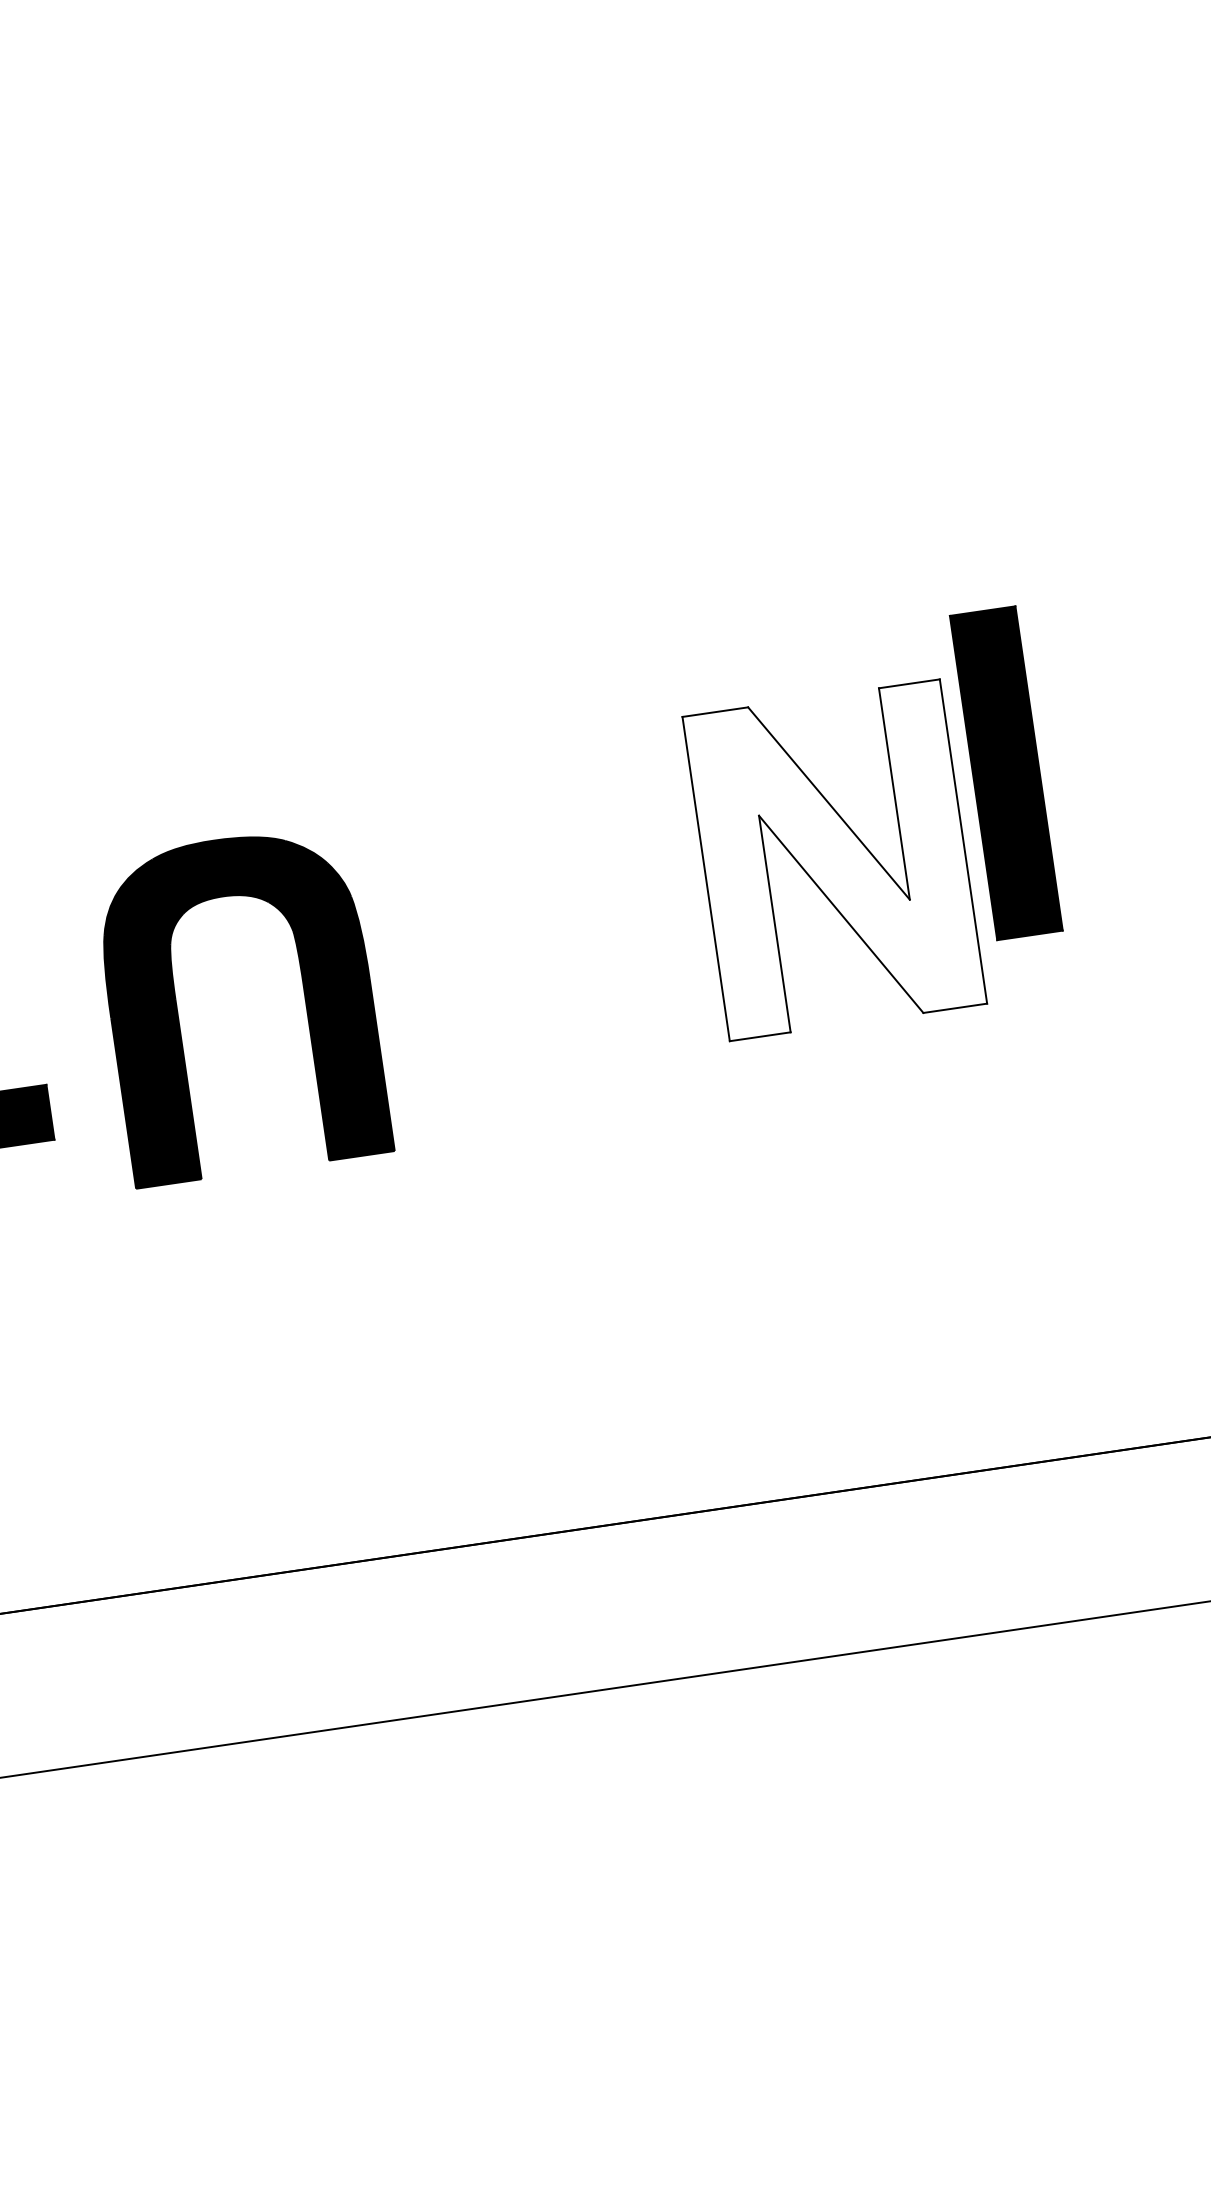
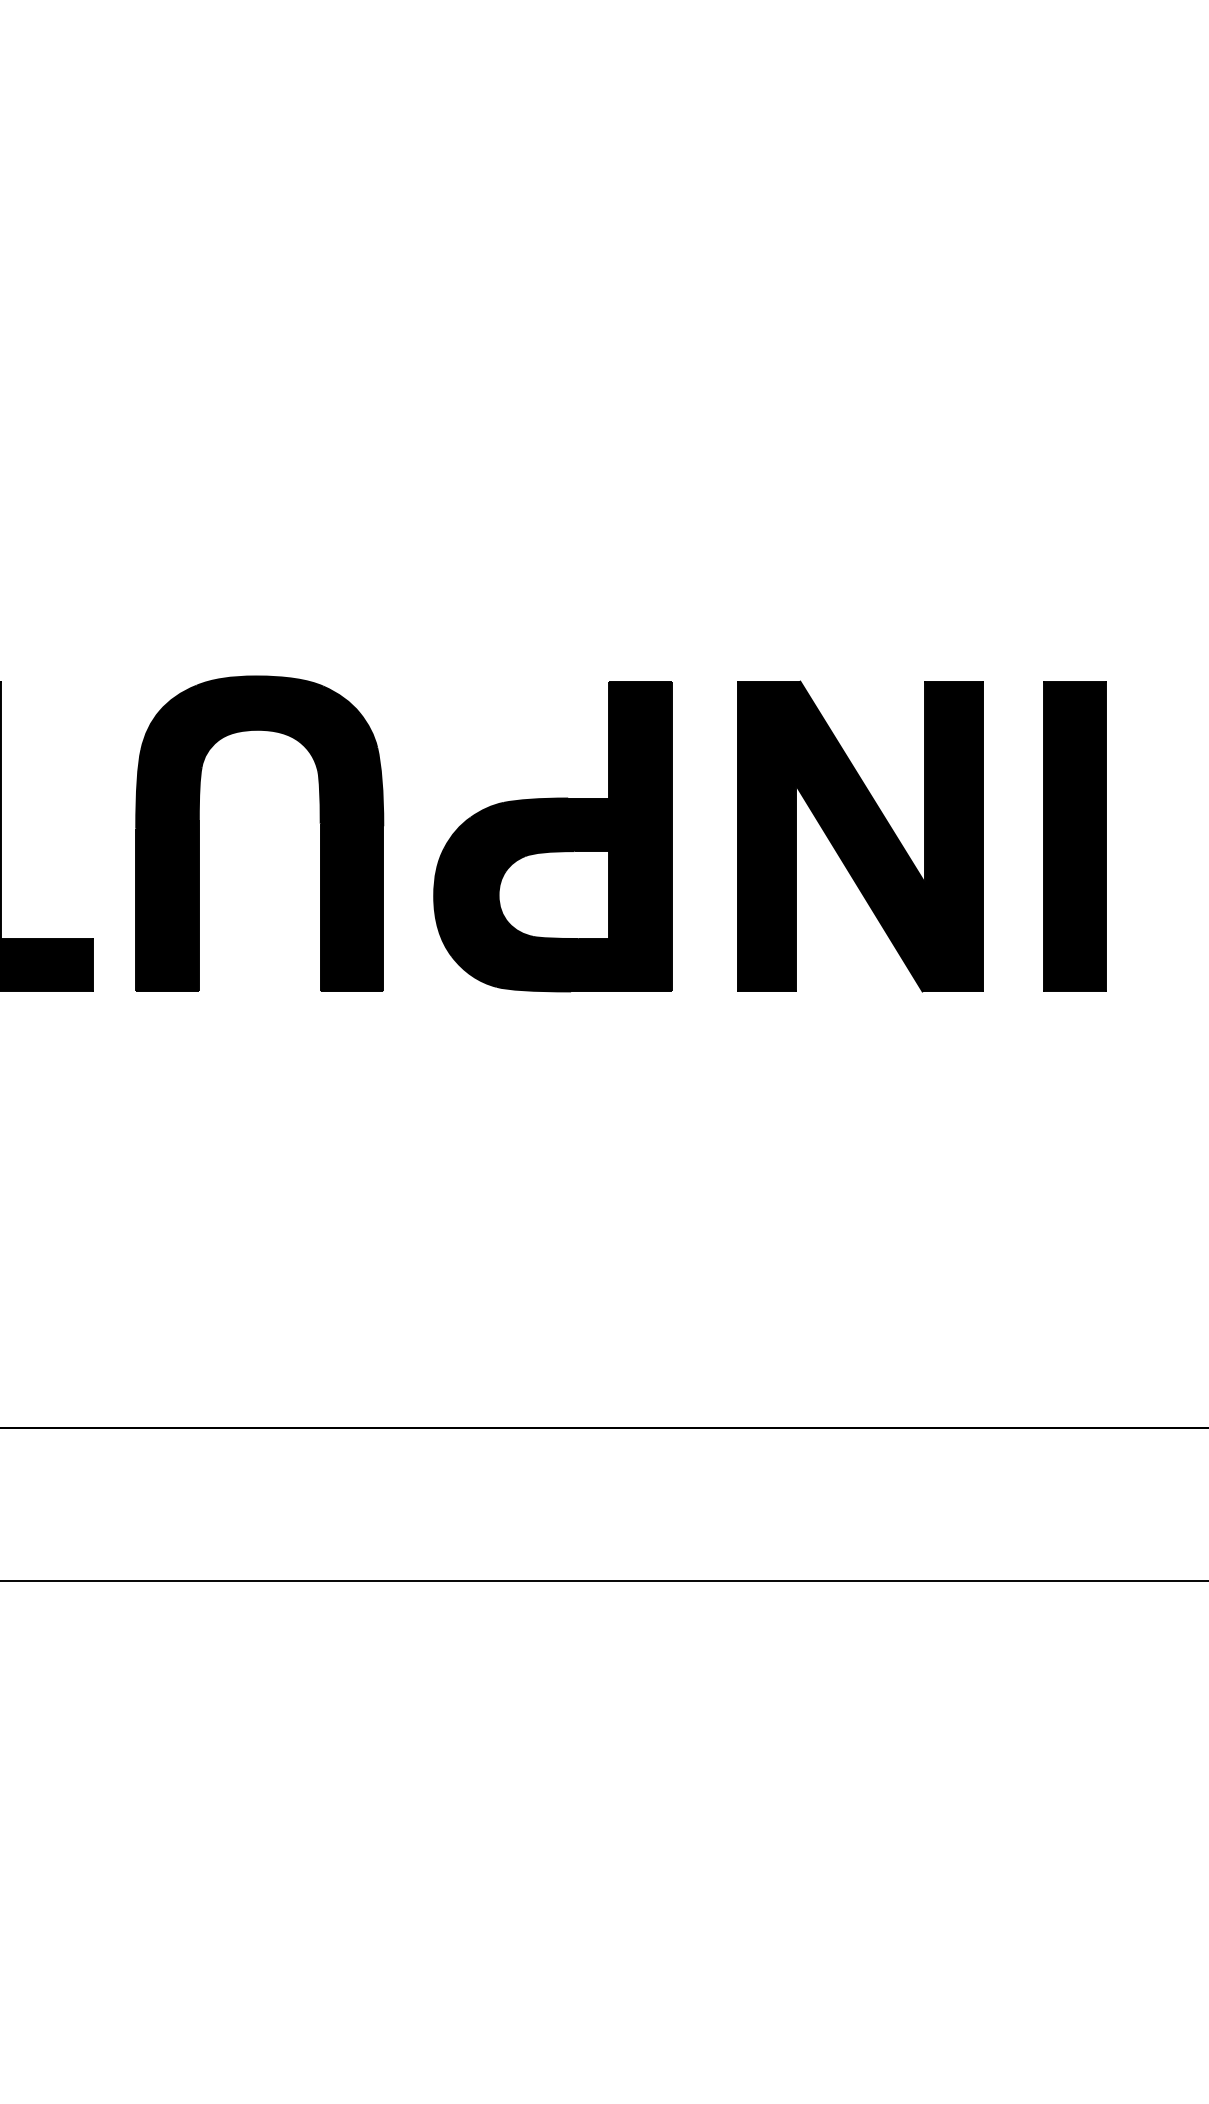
part: (1005, 773) -> (1074, 836), moved
fill: (834, 860) -> (860, 836), added
part: (512, 907) -> (552, 836), added
part: (178, 1013) -> (199, 833), moved

